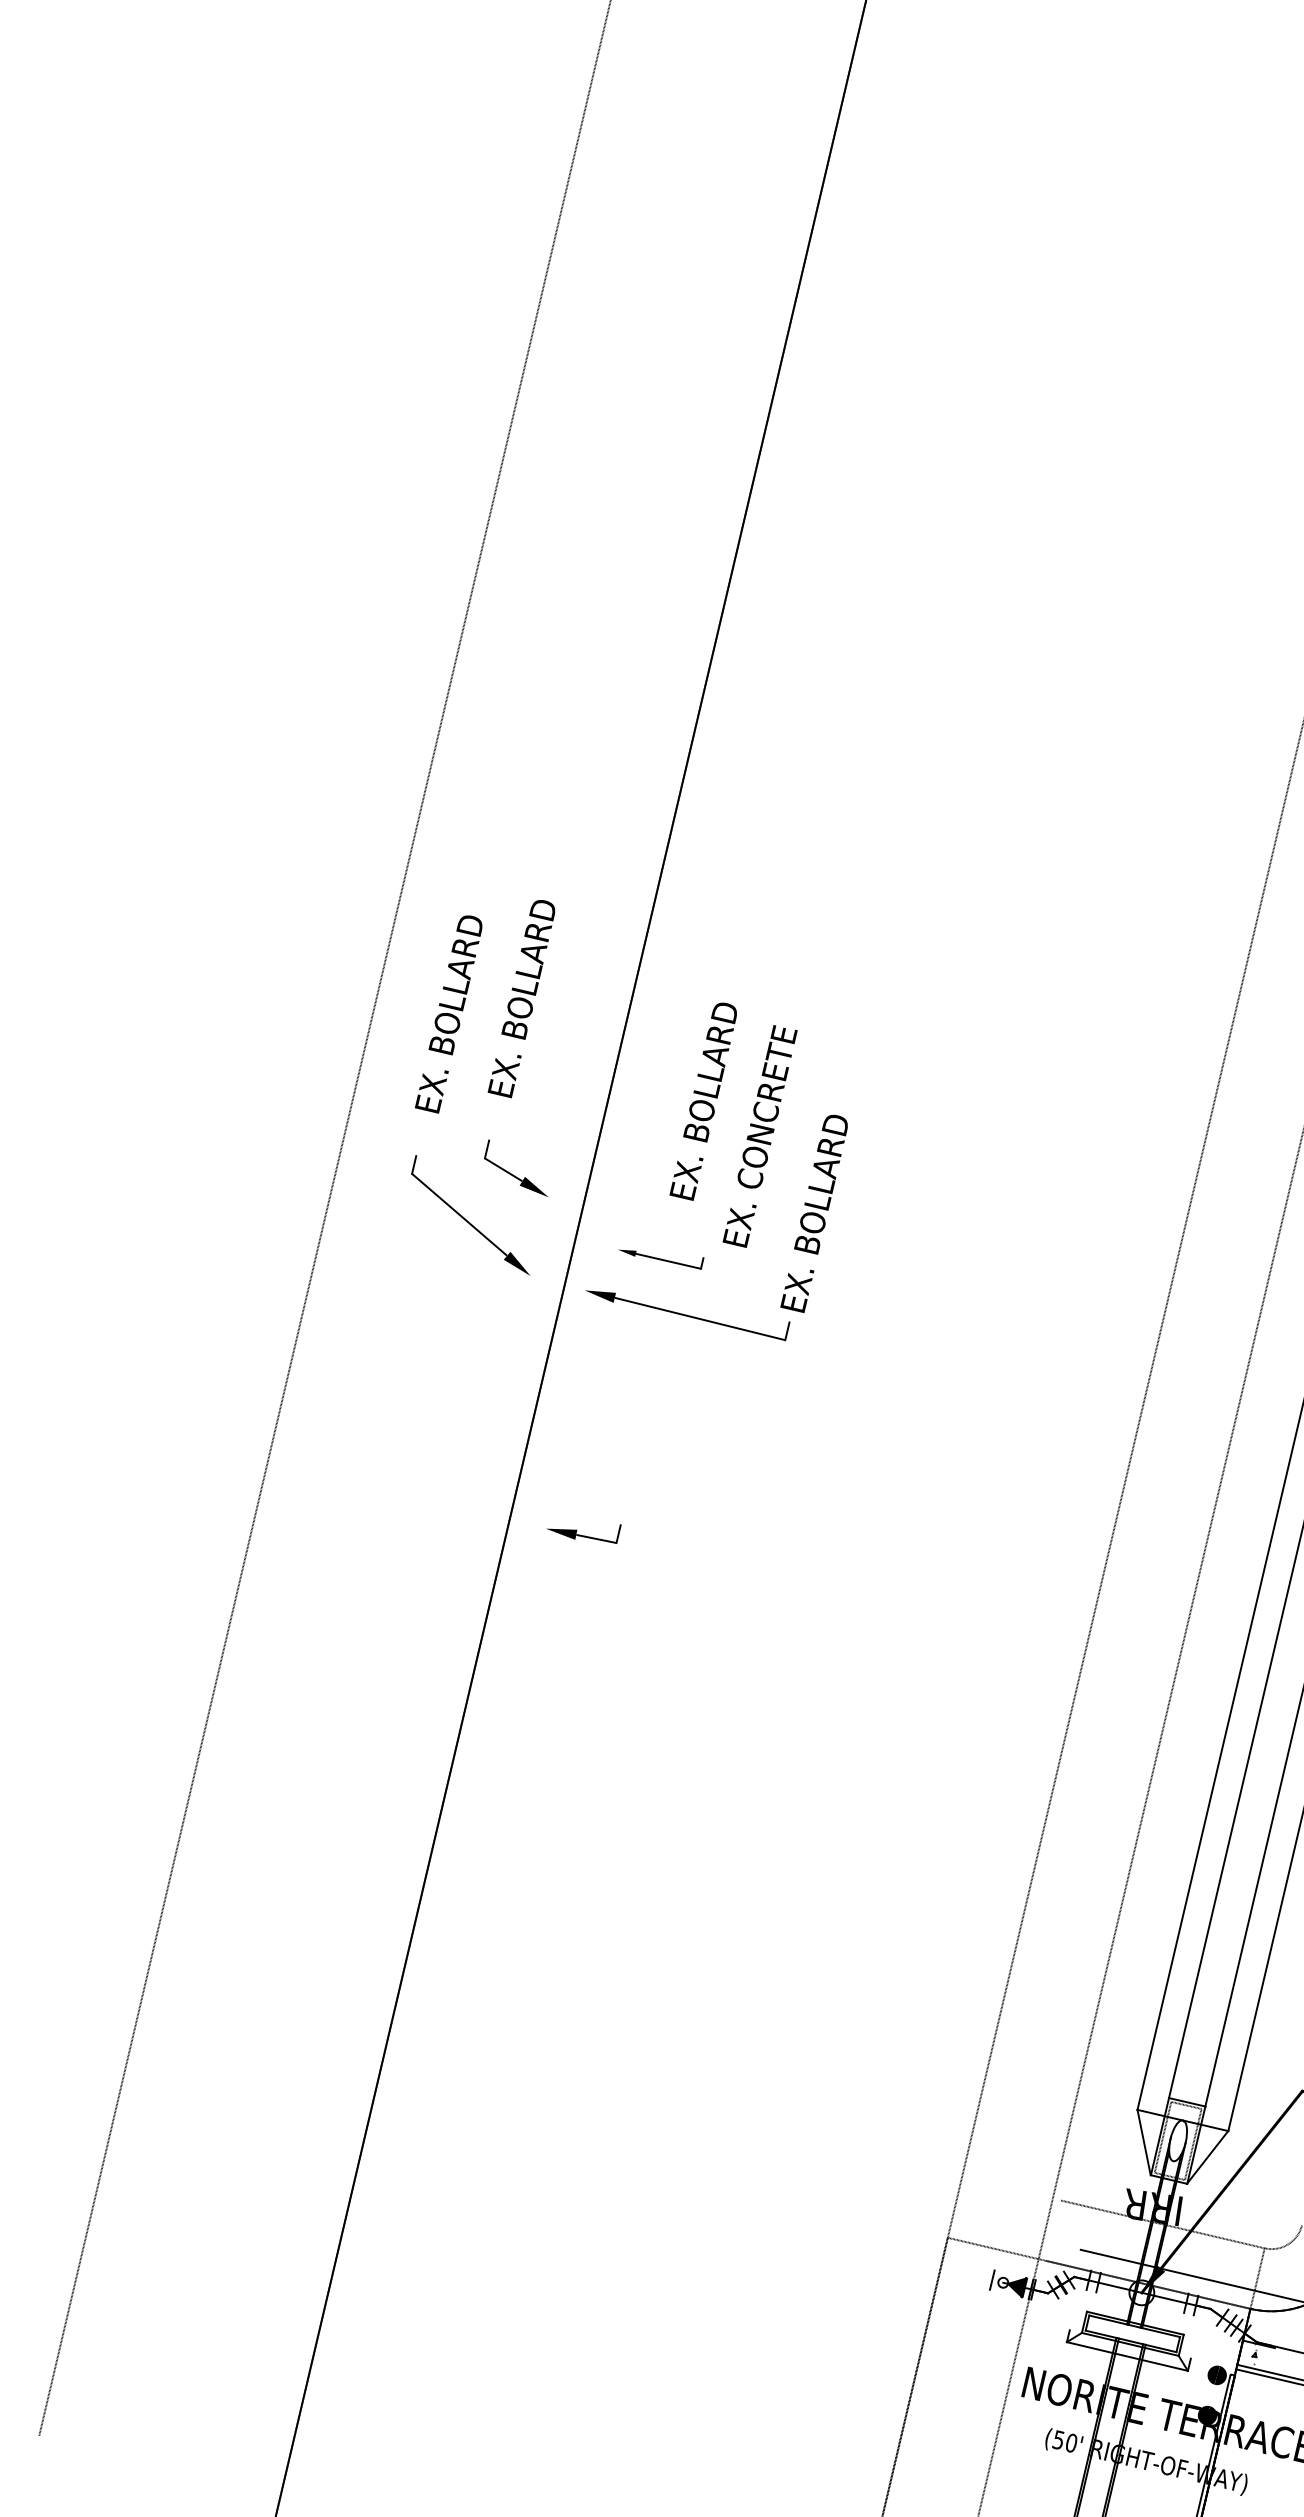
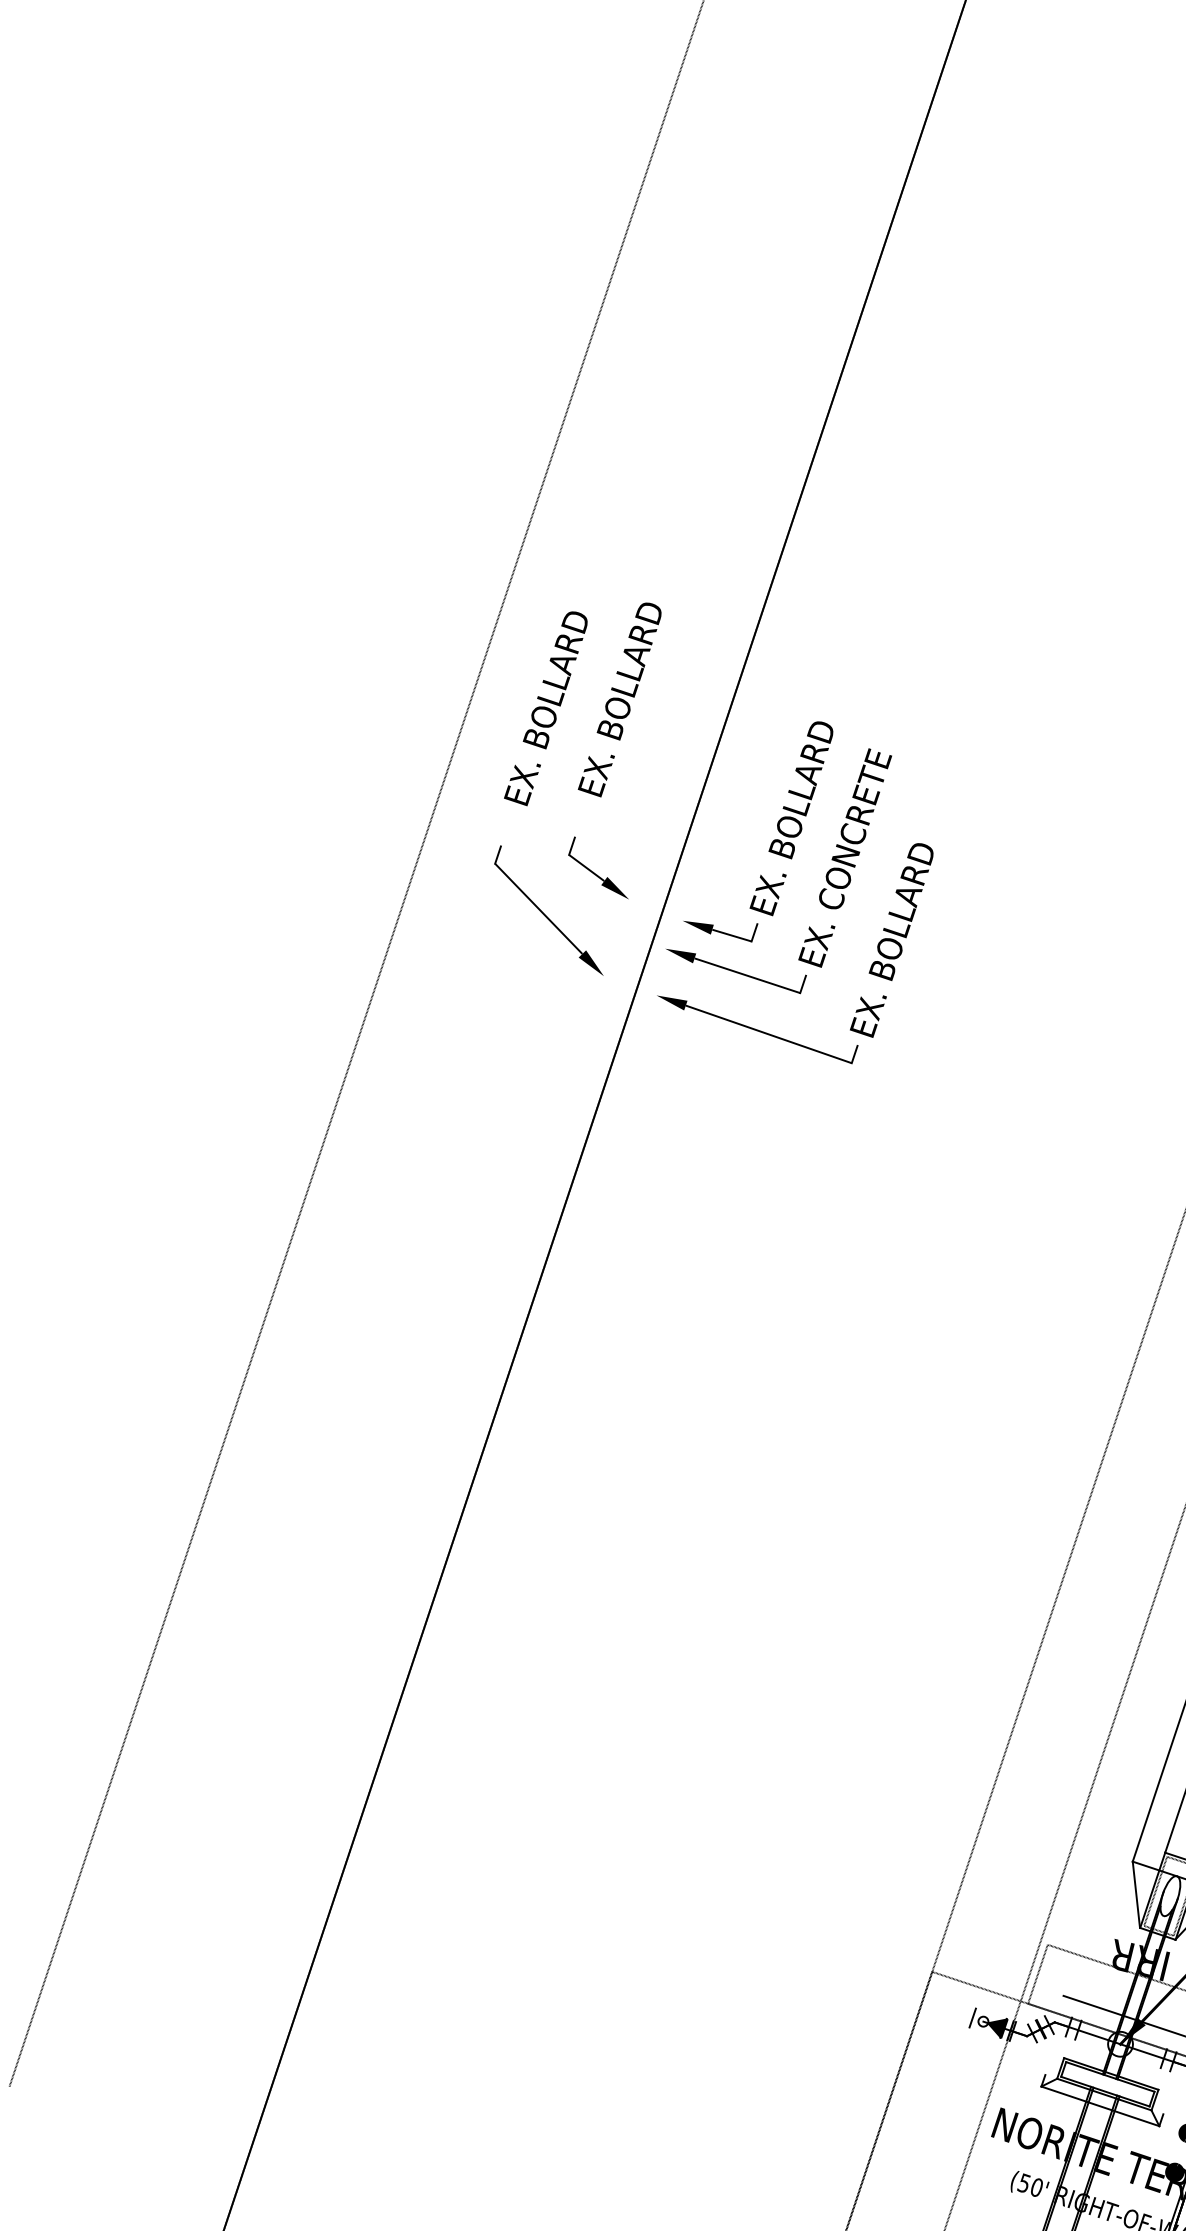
part: (660, 1259) -> (734, 971), size x1.67
part: (583, 1533) -> (719, 928), moved
line: (1053, 2230) -> (1038, 1974), added

